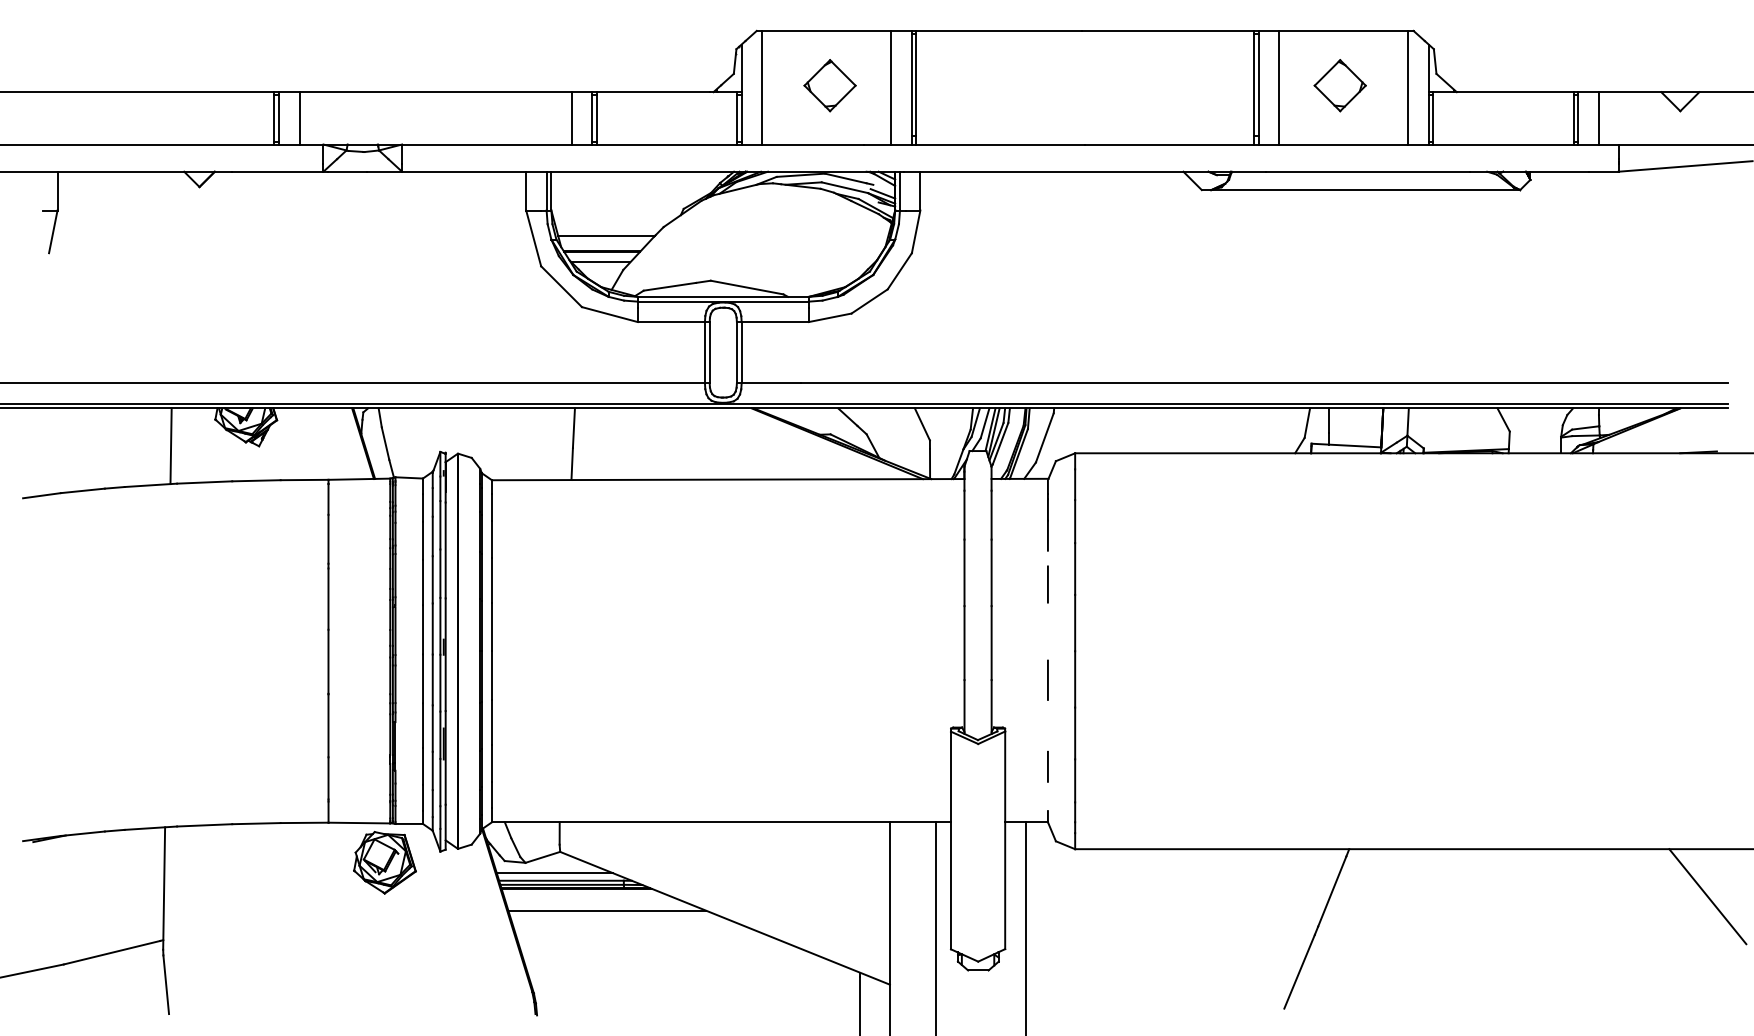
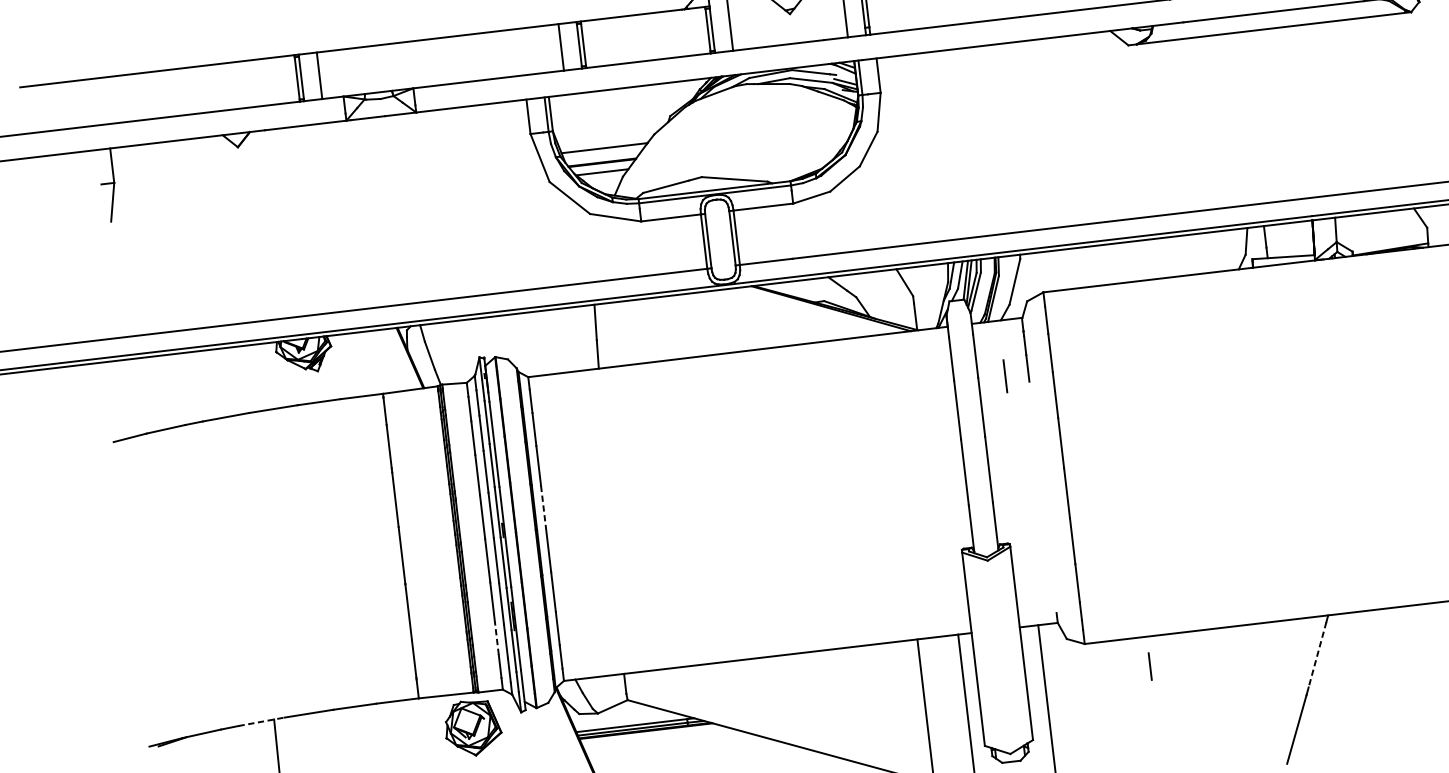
line: (170, 446) -> (239, 380), removed
line: (1047, 584) -> (1004, 376), moved
line: (491, 627) -> (543, 507), solid -> dashed
line: (1047, 679) -> (1042, 496), removed
line: (423, 765) -> (497, 637), solid -> dashed
line: (1047, 766) -> (1149, 666), moved
line: (151, 828) -> (262, 722), solid -> dashed
line: (554, 873) -> (624, 719), removed
line: (1332, 891) -> (1317, 654), solid -> dashed
line: (607, 910) -> (675, 747), removed

